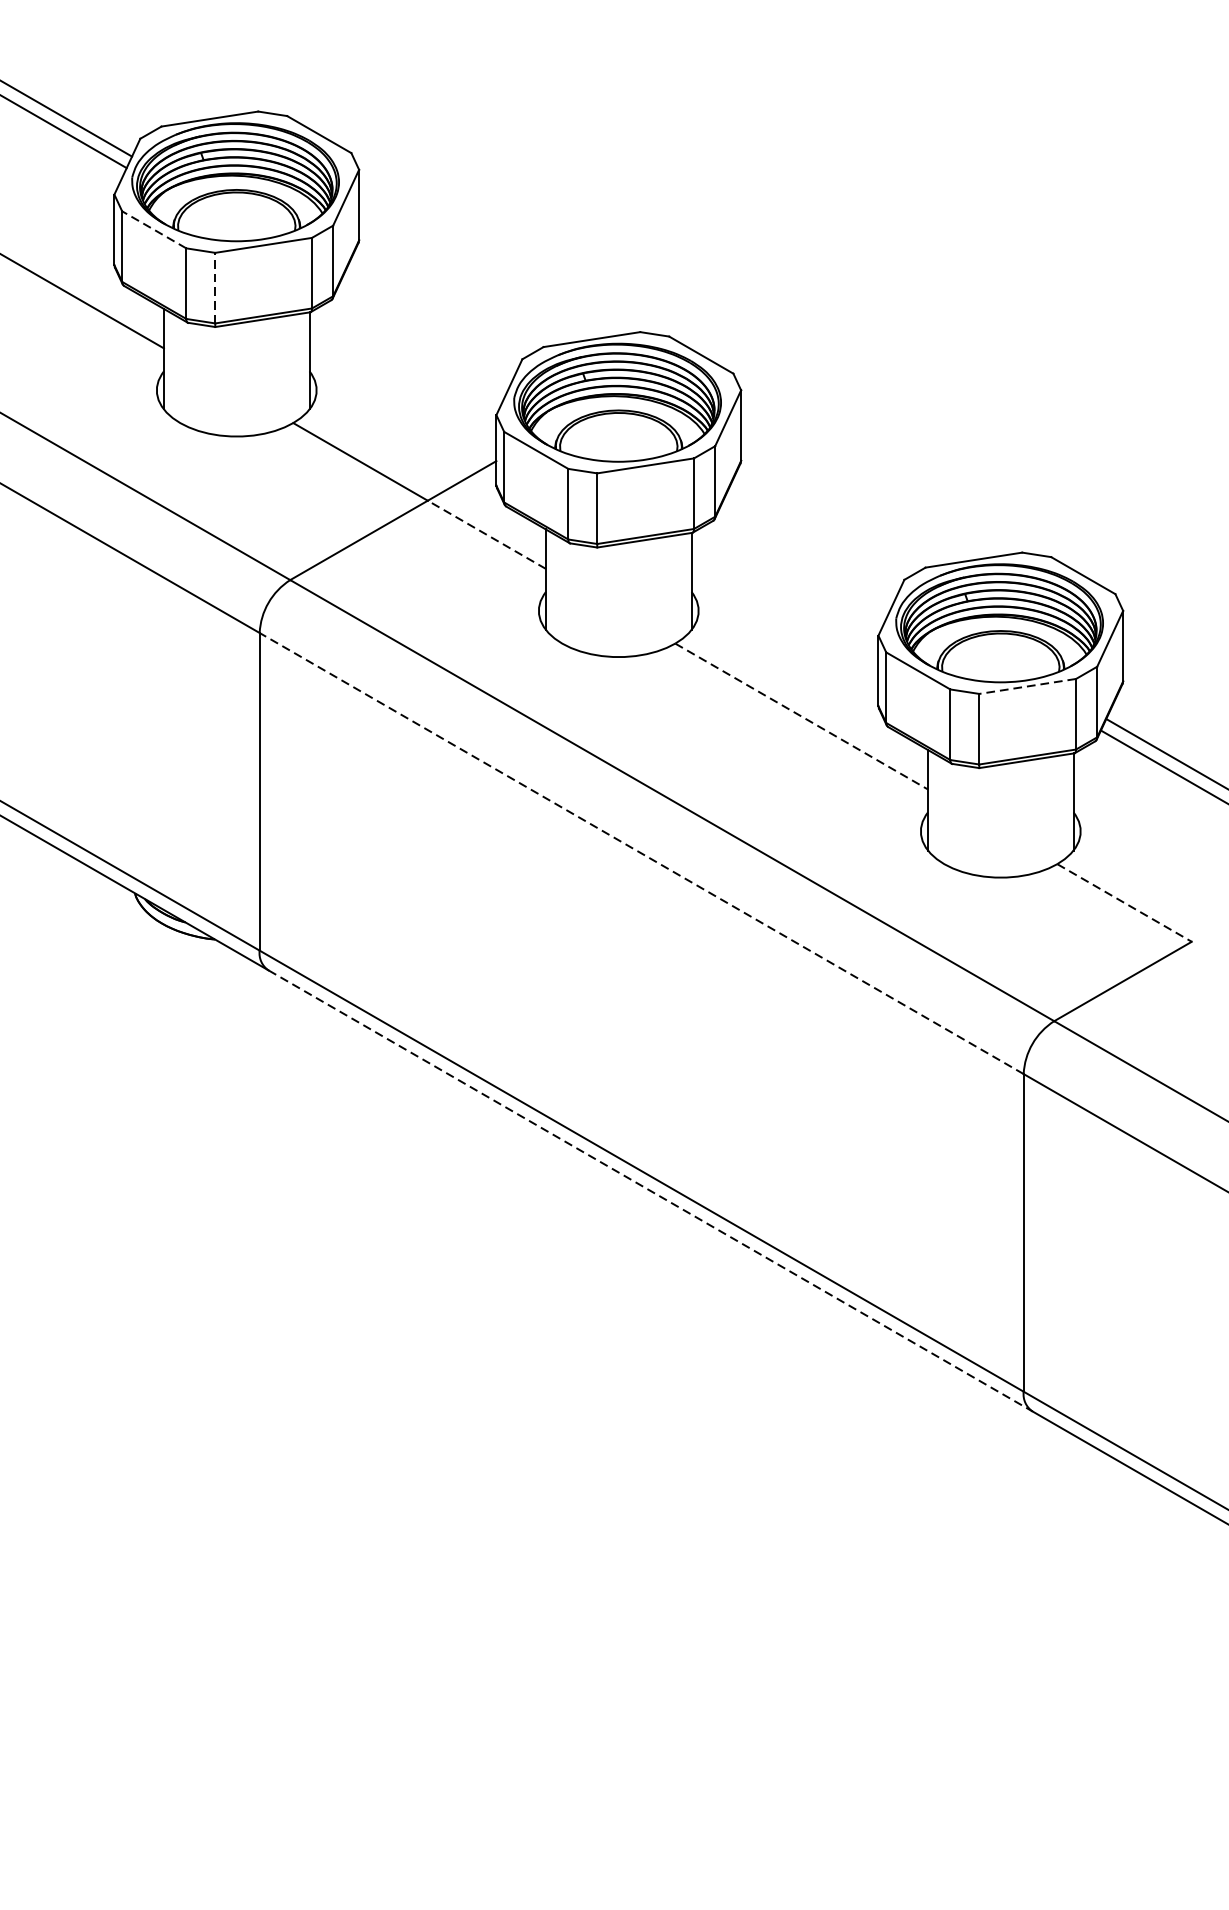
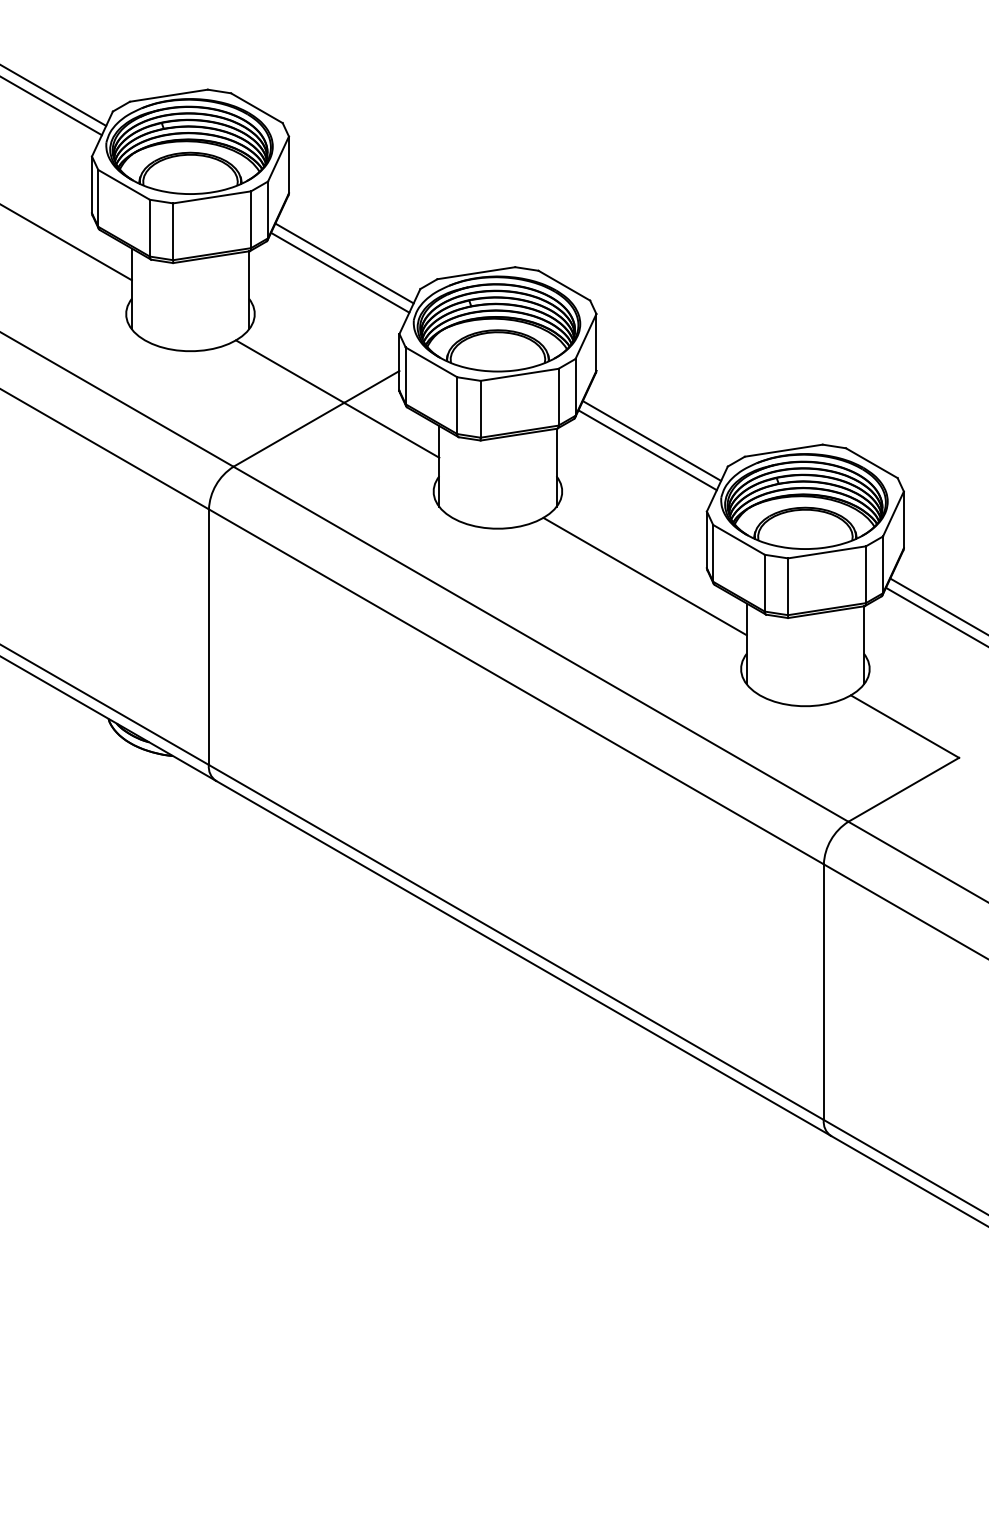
line: (154, 229) -> (124, 184), dashed -> solid
line: (215, 287) -> (173, 231), dashed -> solid
line: (428, 327) -> (344, 263), added
line: (423, 338) -> (340, 272), added
line: (486, 535) -> (391, 430), dashed -> solid
line: (809, 547) -> (651, 440), added
line: (804, 559) -> (647, 450), added
line: (1027, 686) -> (826, 552), dashed -> solid
line: (802, 716) -> (645, 576), dashed -> solid
line: (641, 853) -> (516, 686), dashed -> solid
line: (1125, 902) -> (905, 726), dashed -> solid
line: (650, 1191) -> (523, 958), dashed -> solid

